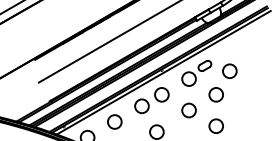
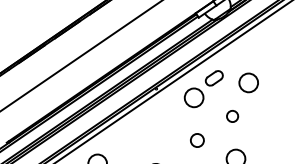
circle: (215, 94) -> (231, 115), size x0.6
part: (151, 100) -> (145, 130), removed
circle: (188, 110) -> (196, 140), size x0.7

